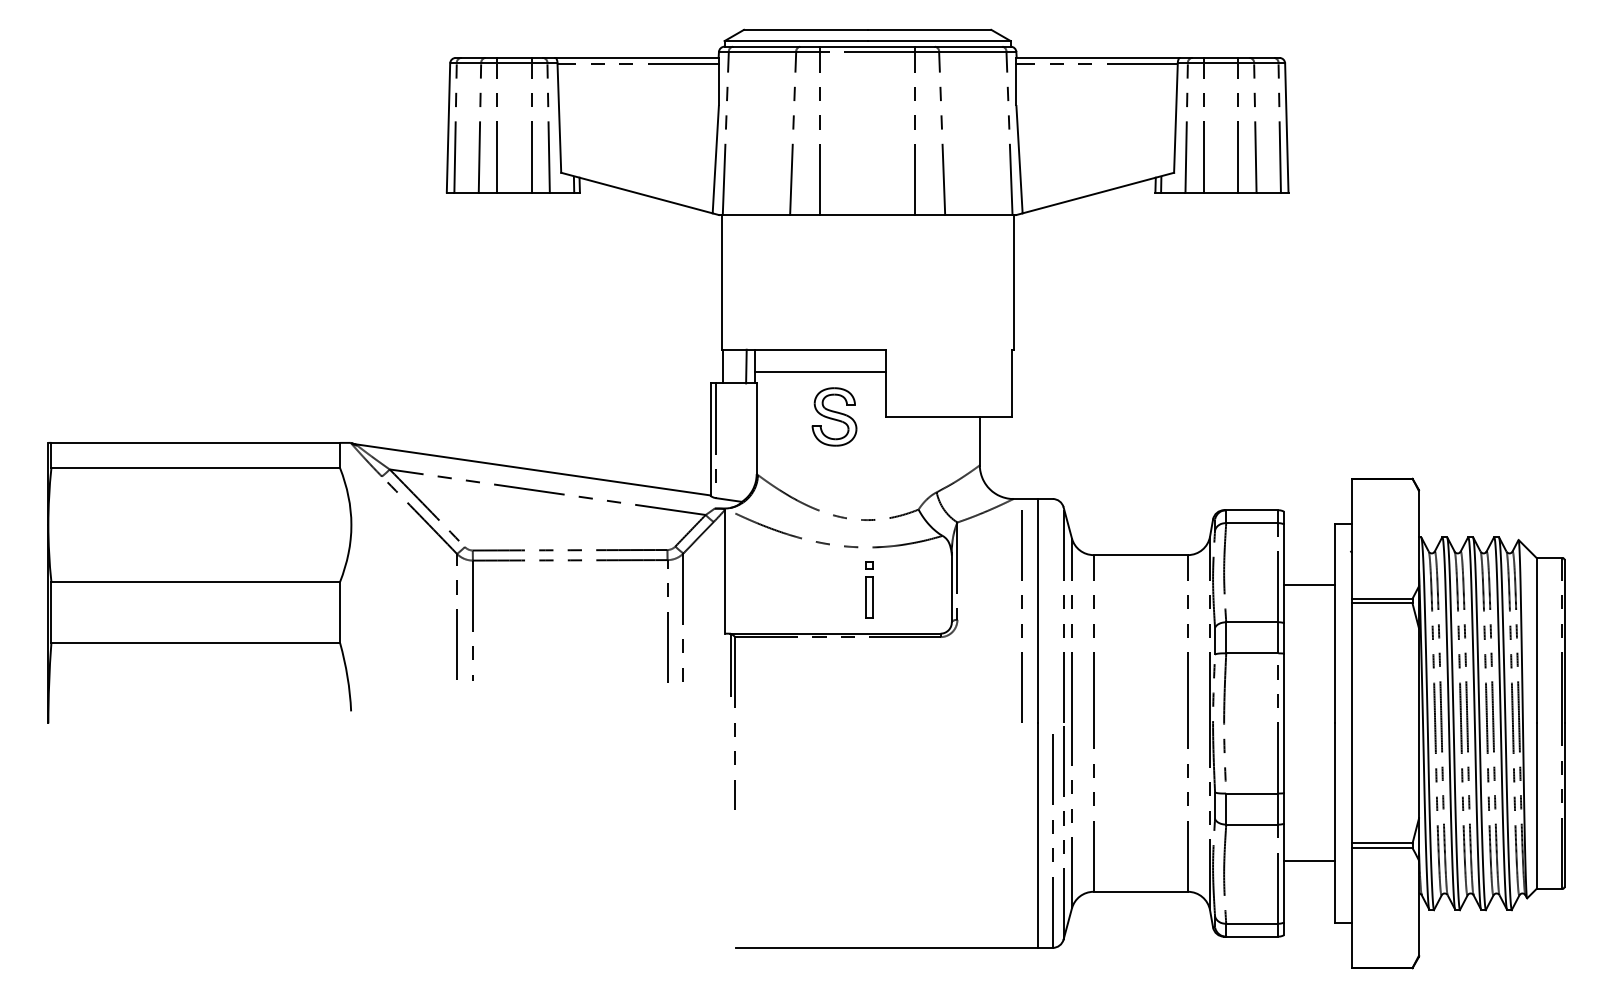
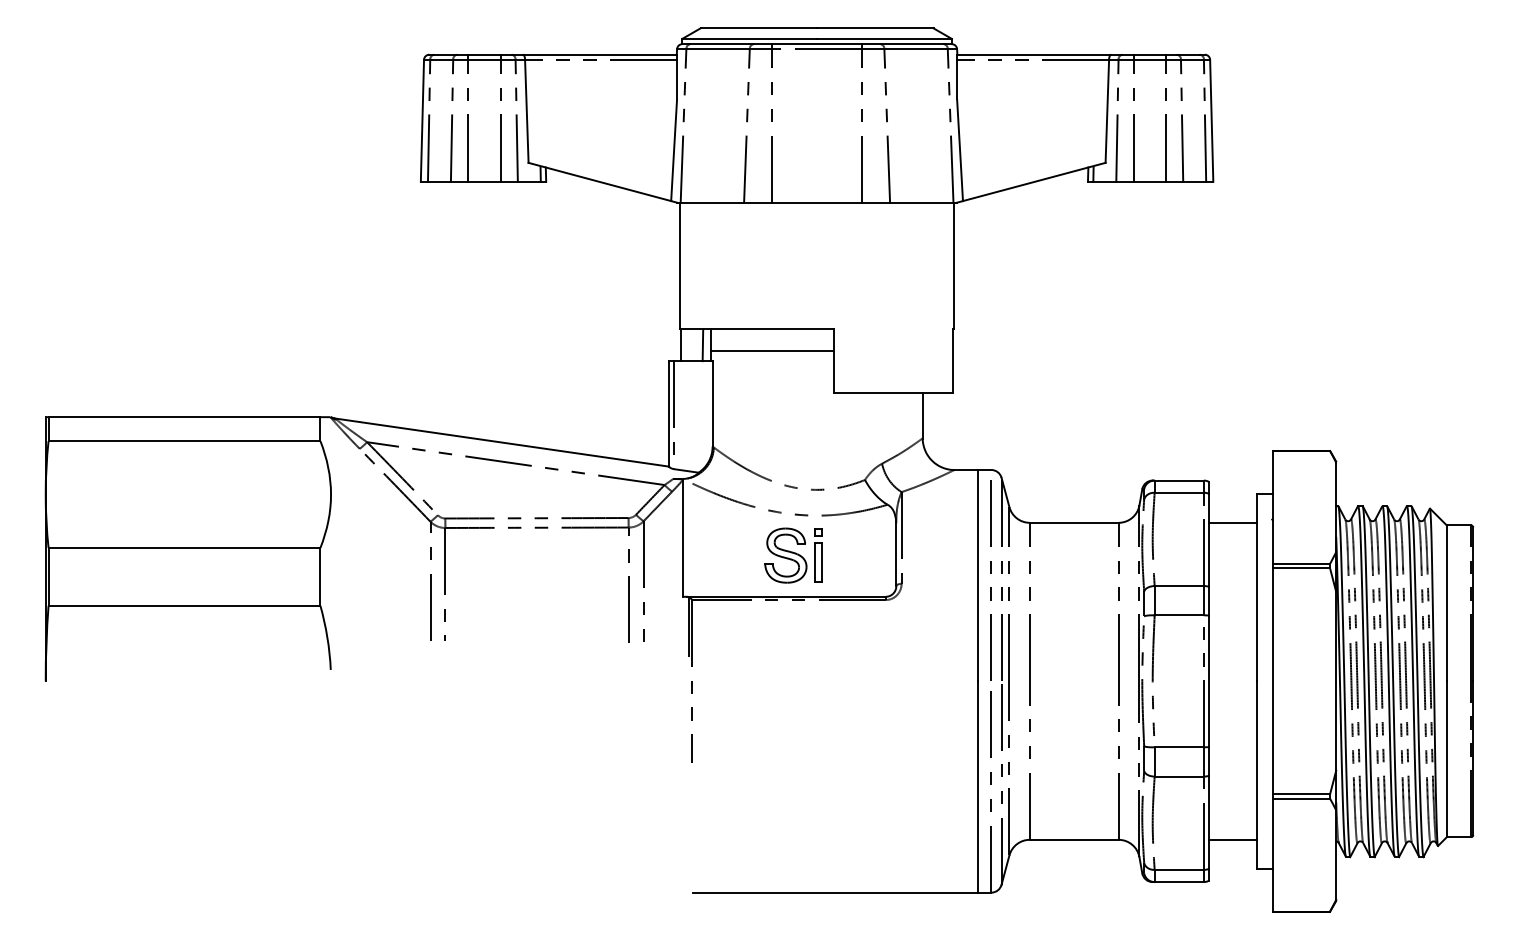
part: (834, 416) -> (785, 555), moved
line: (1309, 585) -> (1233, 523), moved
line: (1021, 608) -> (991, 573), moved
line: (1309, 860) -> (1233, 839), moved

